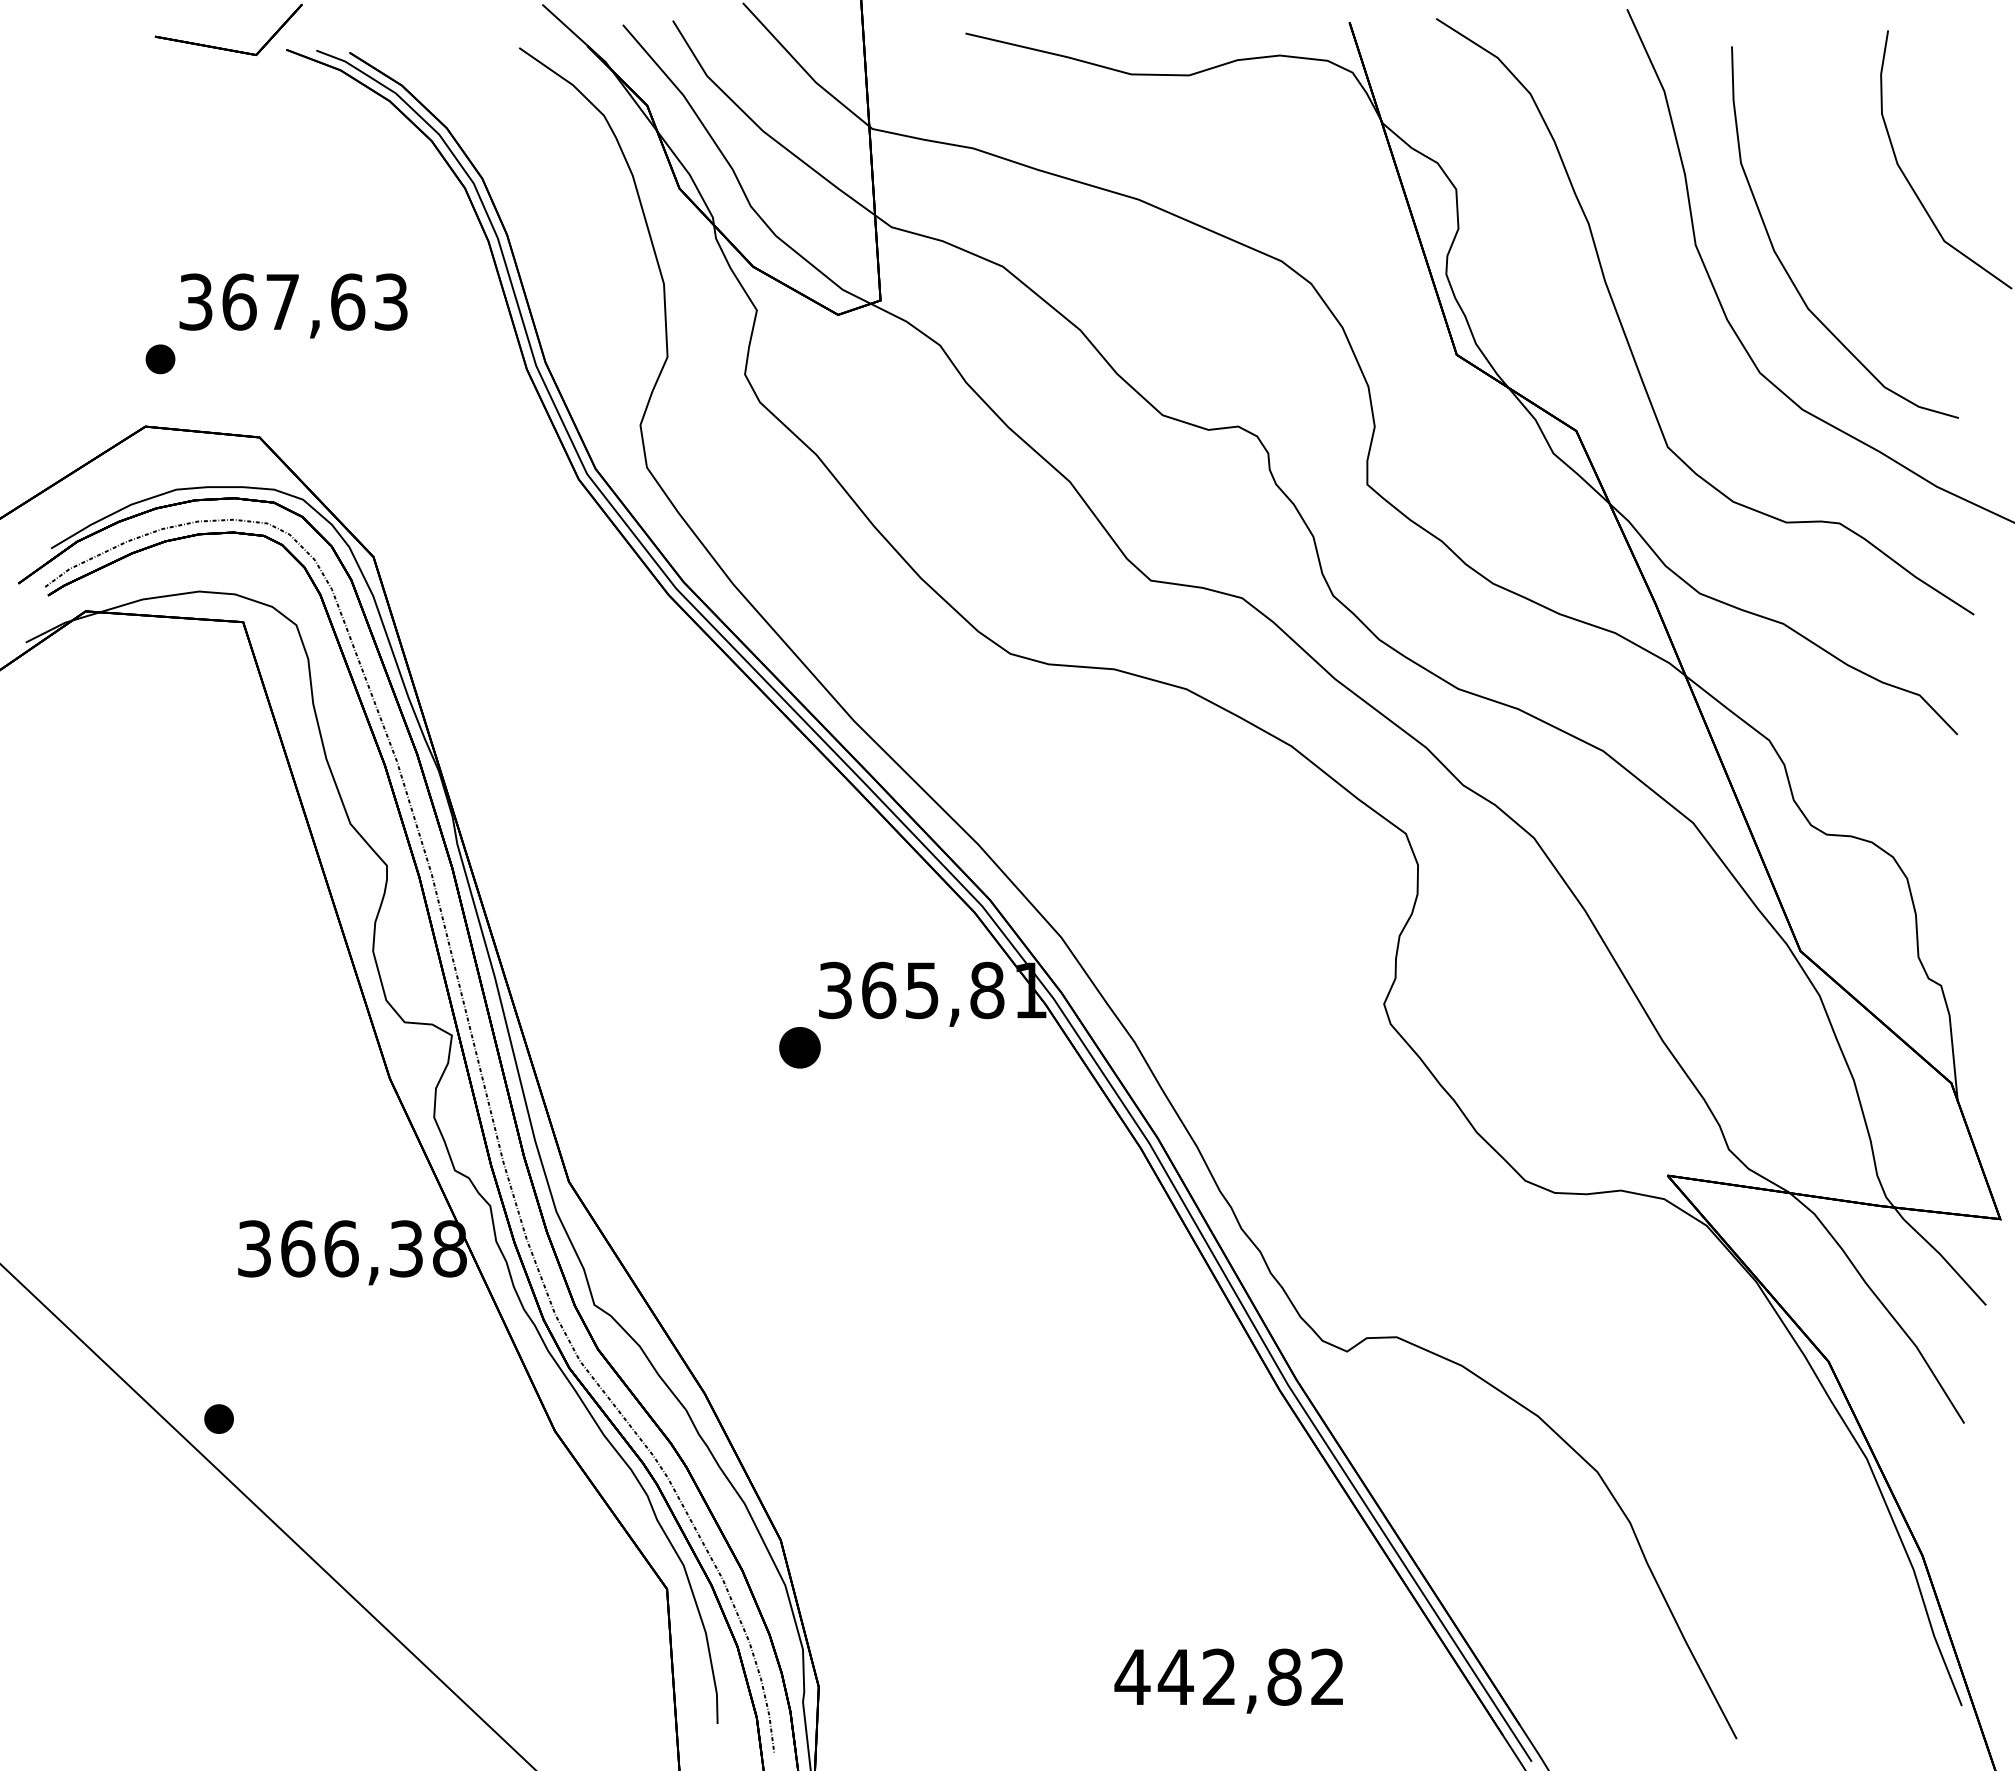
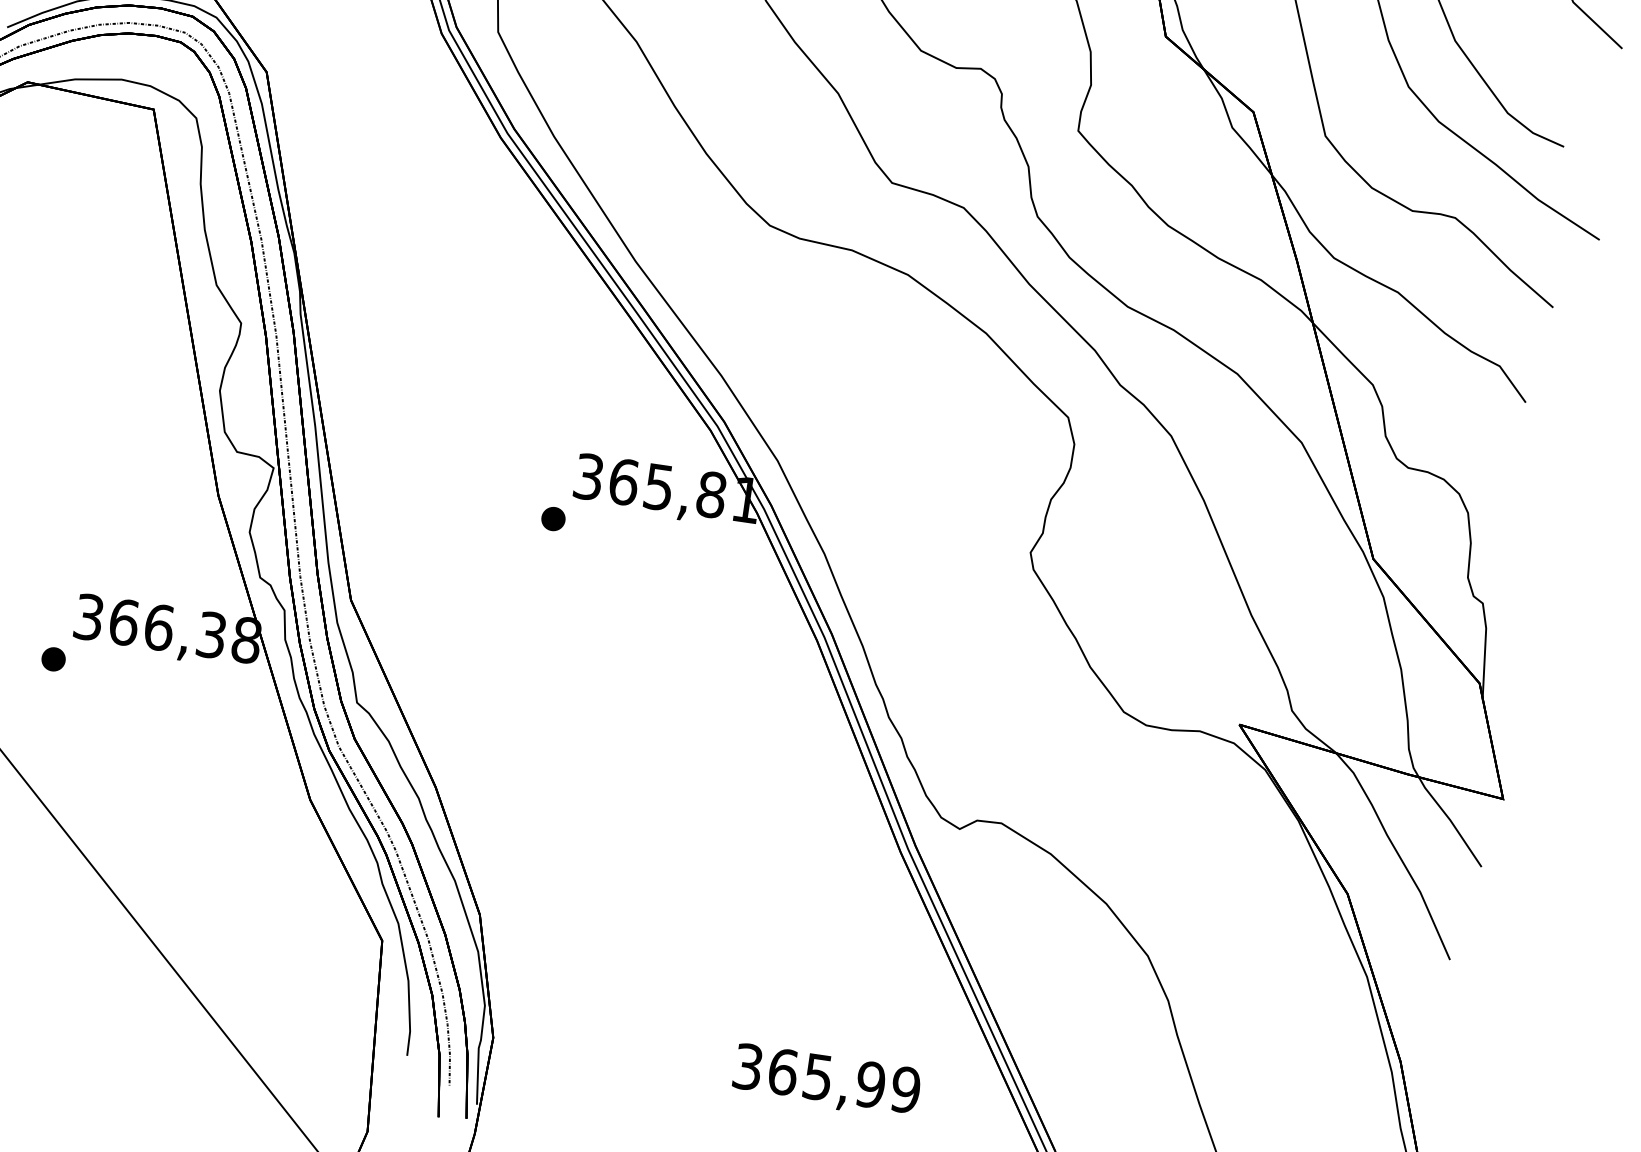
part: (799, 1047) -> (553, 518), size x0.71
part: (218, 1418) -> (53, 658), moved
text: (1229, 1676) -> (826, 1077), 442,82 -> 365,99

